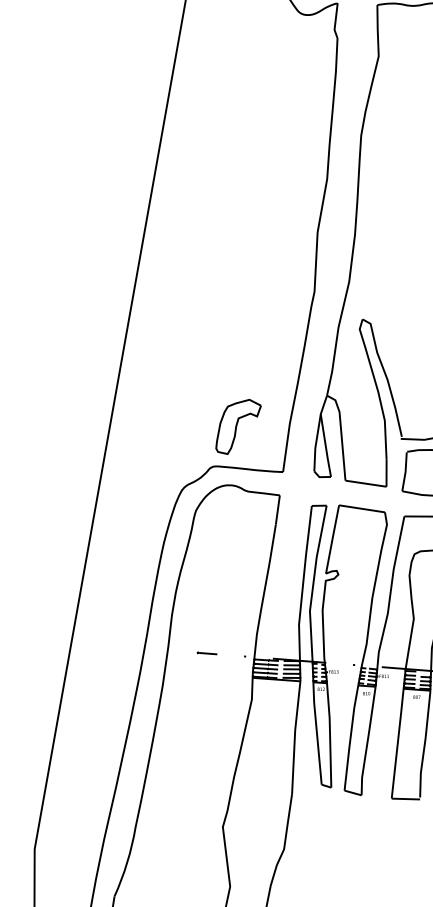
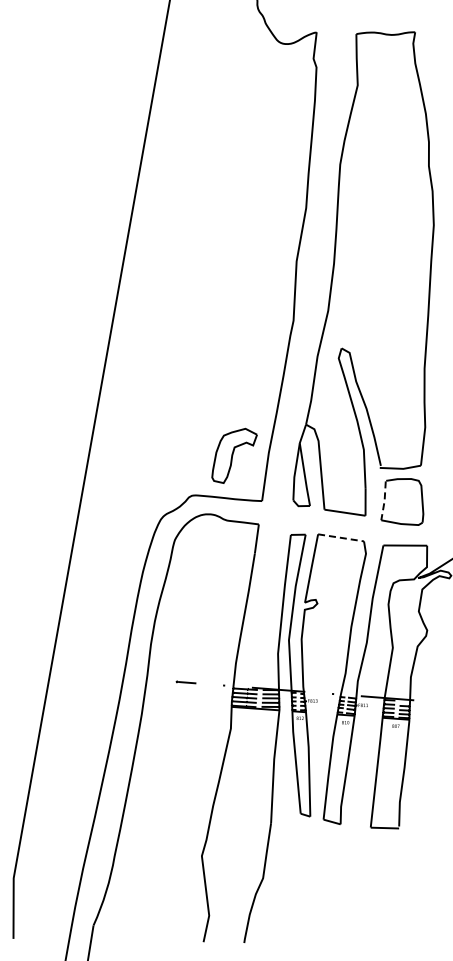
part: (238, 426) -> (234, 455), moved
line: (405, 471) -> (384, 500), solid -> dashed
line: (362, 508) -> (341, 537), solid -> dashed

